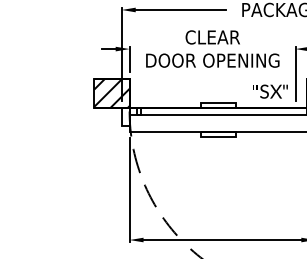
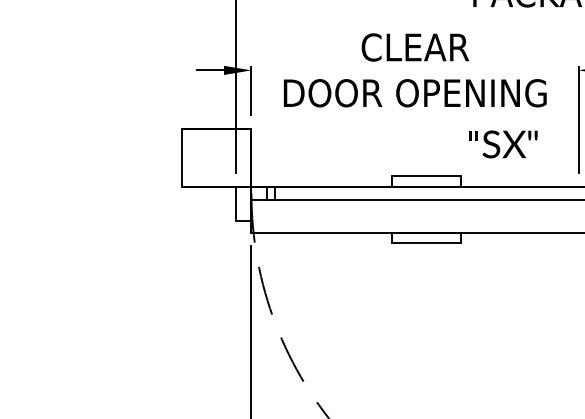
text: (270, 91) -> (503, 144), moved
hatch: (111, 93) -> (215, 157), removed

